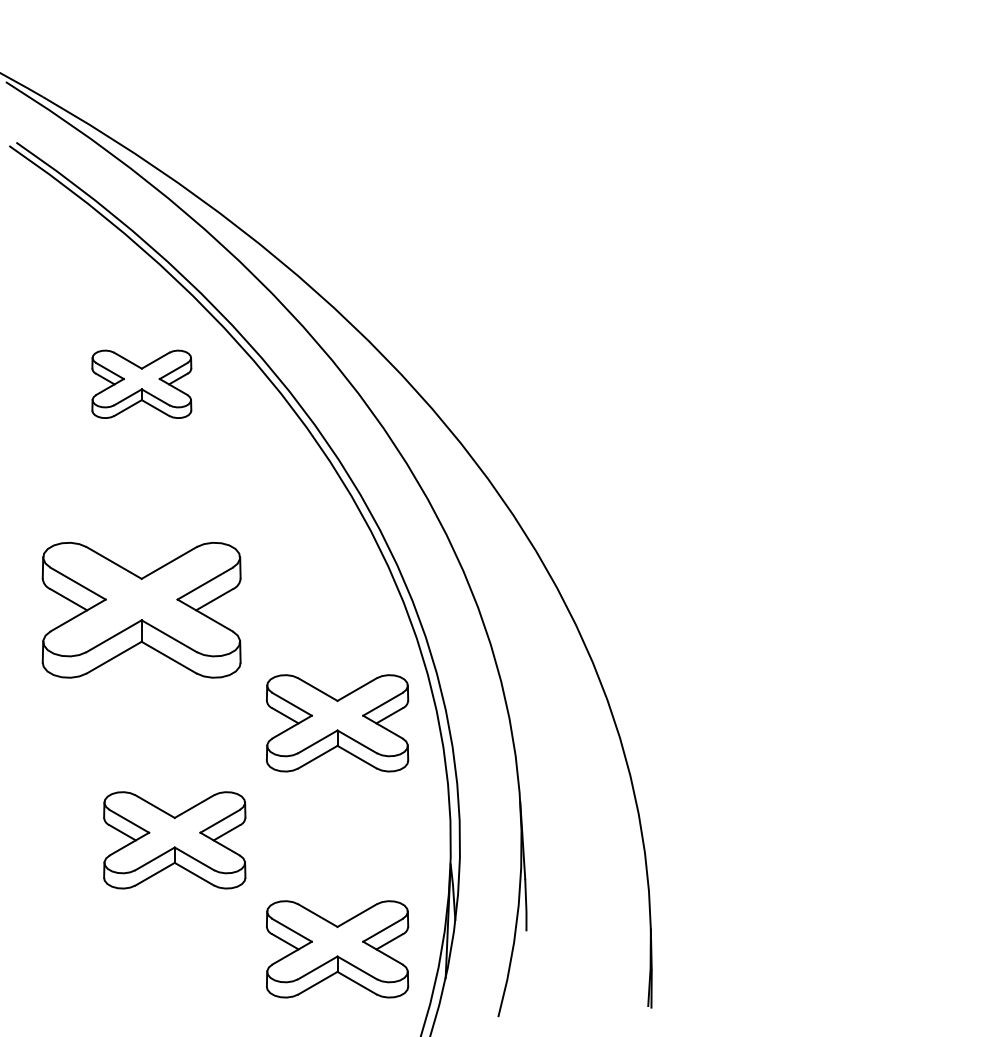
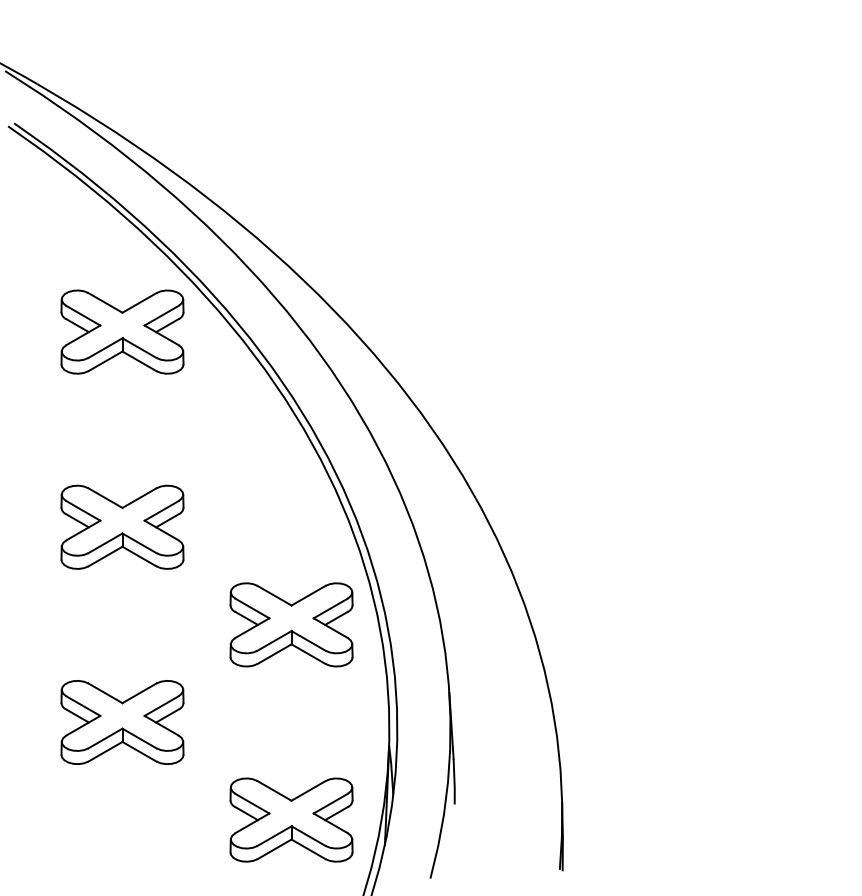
part: (141, 384) -> (122, 332), size x1.43
part: (141, 610) -> (122, 527), size x0.71
part: (174, 840) -> (122, 722), moved

